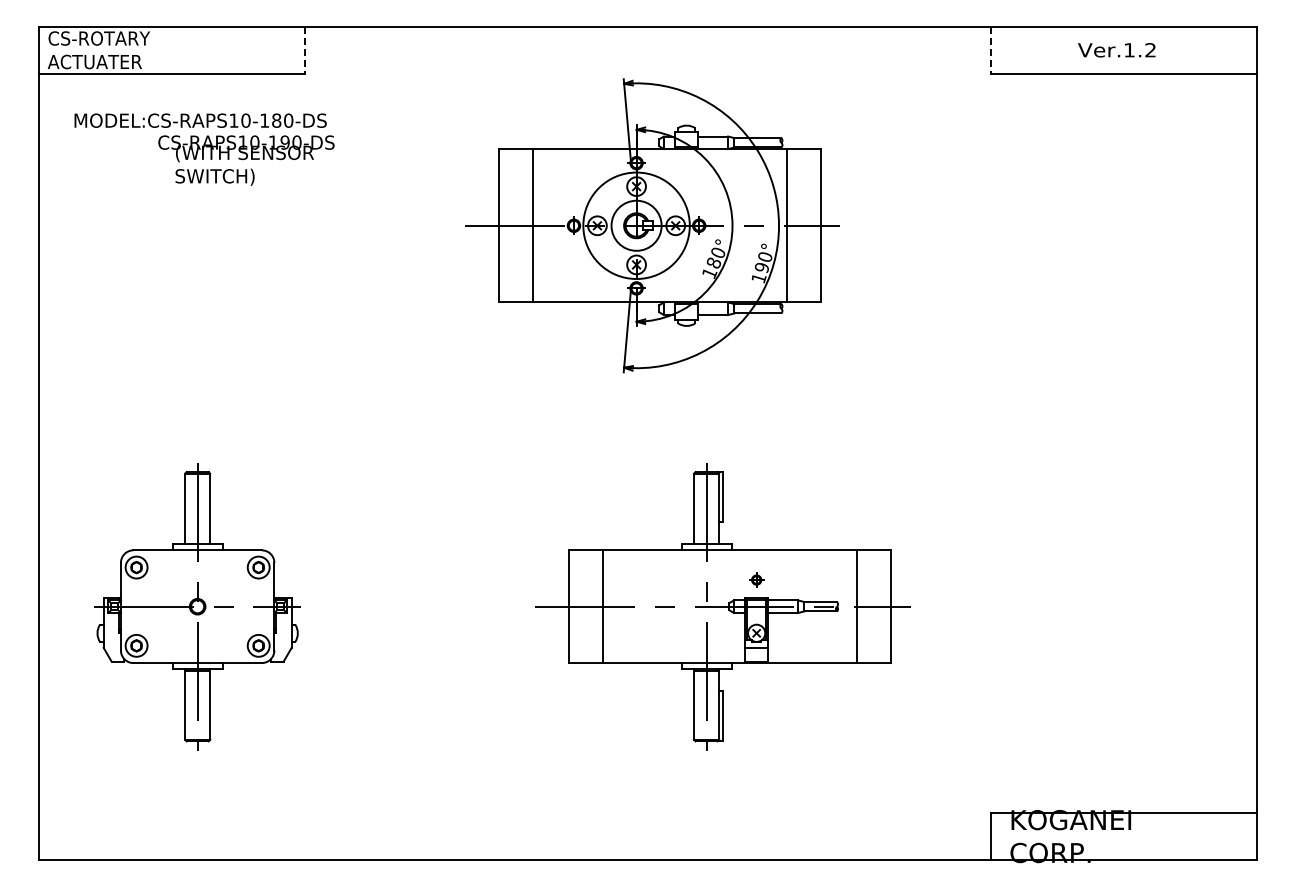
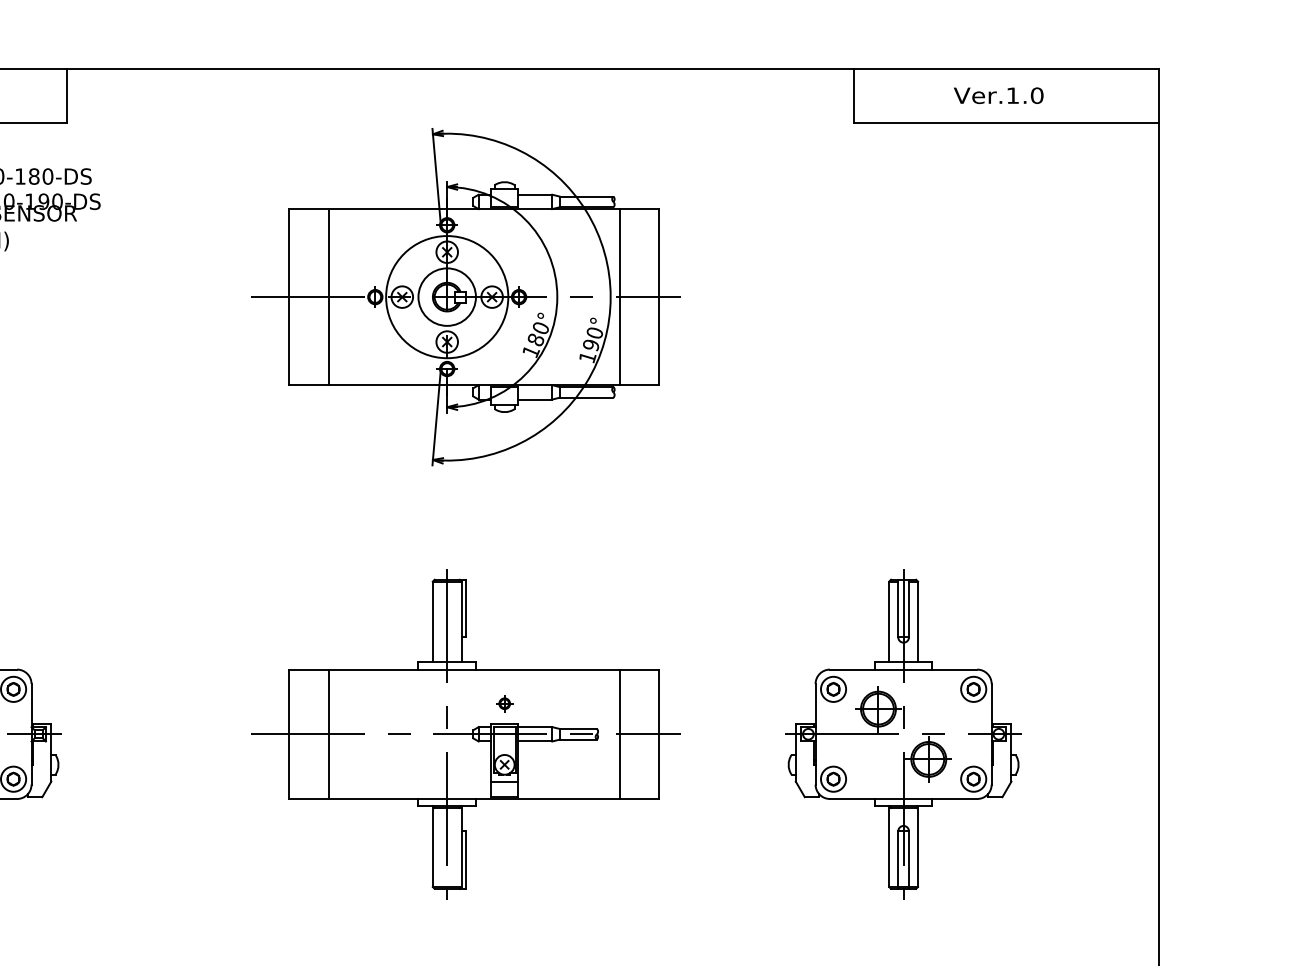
line: (305, 50) -> (67, 95), dashed -> solid
line: (990, 50) -> (853, 95), dashed -> solid
text: (1150, 50) -> (1036, 95), Ver.1.2 -> Ver.1.0
part: (722, 606) -> (465, 734), moved
part: (1034, 606) -> (903, 734), added

